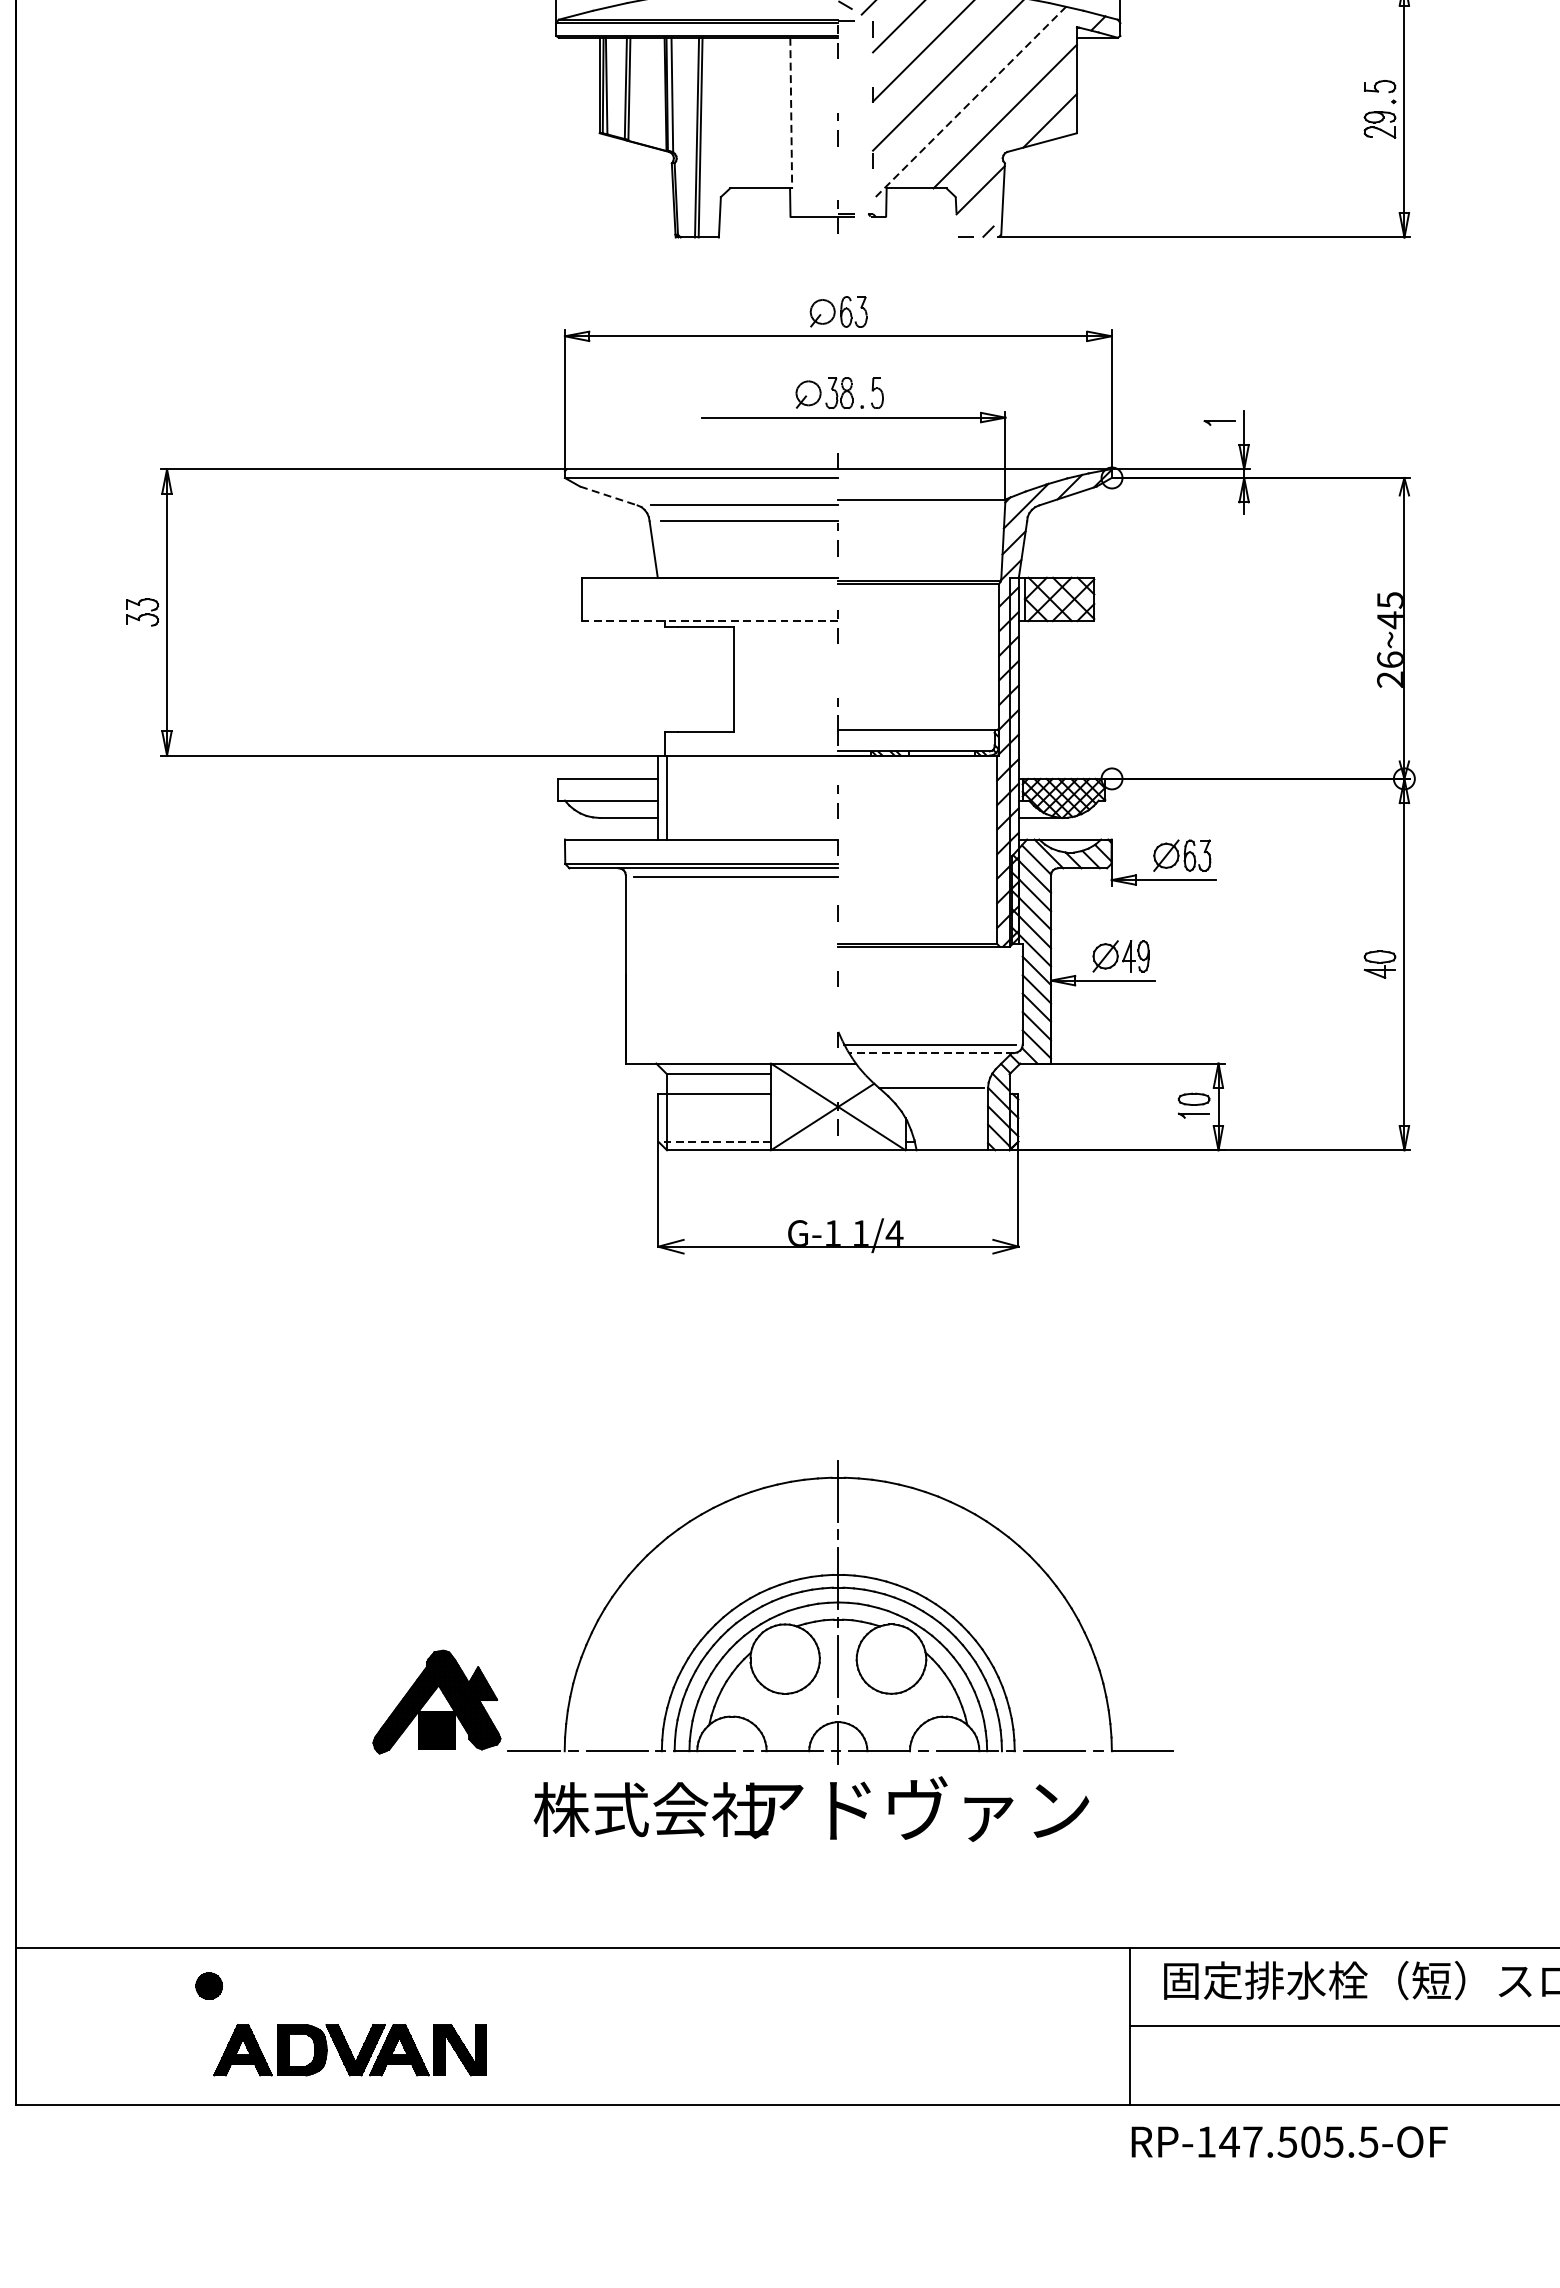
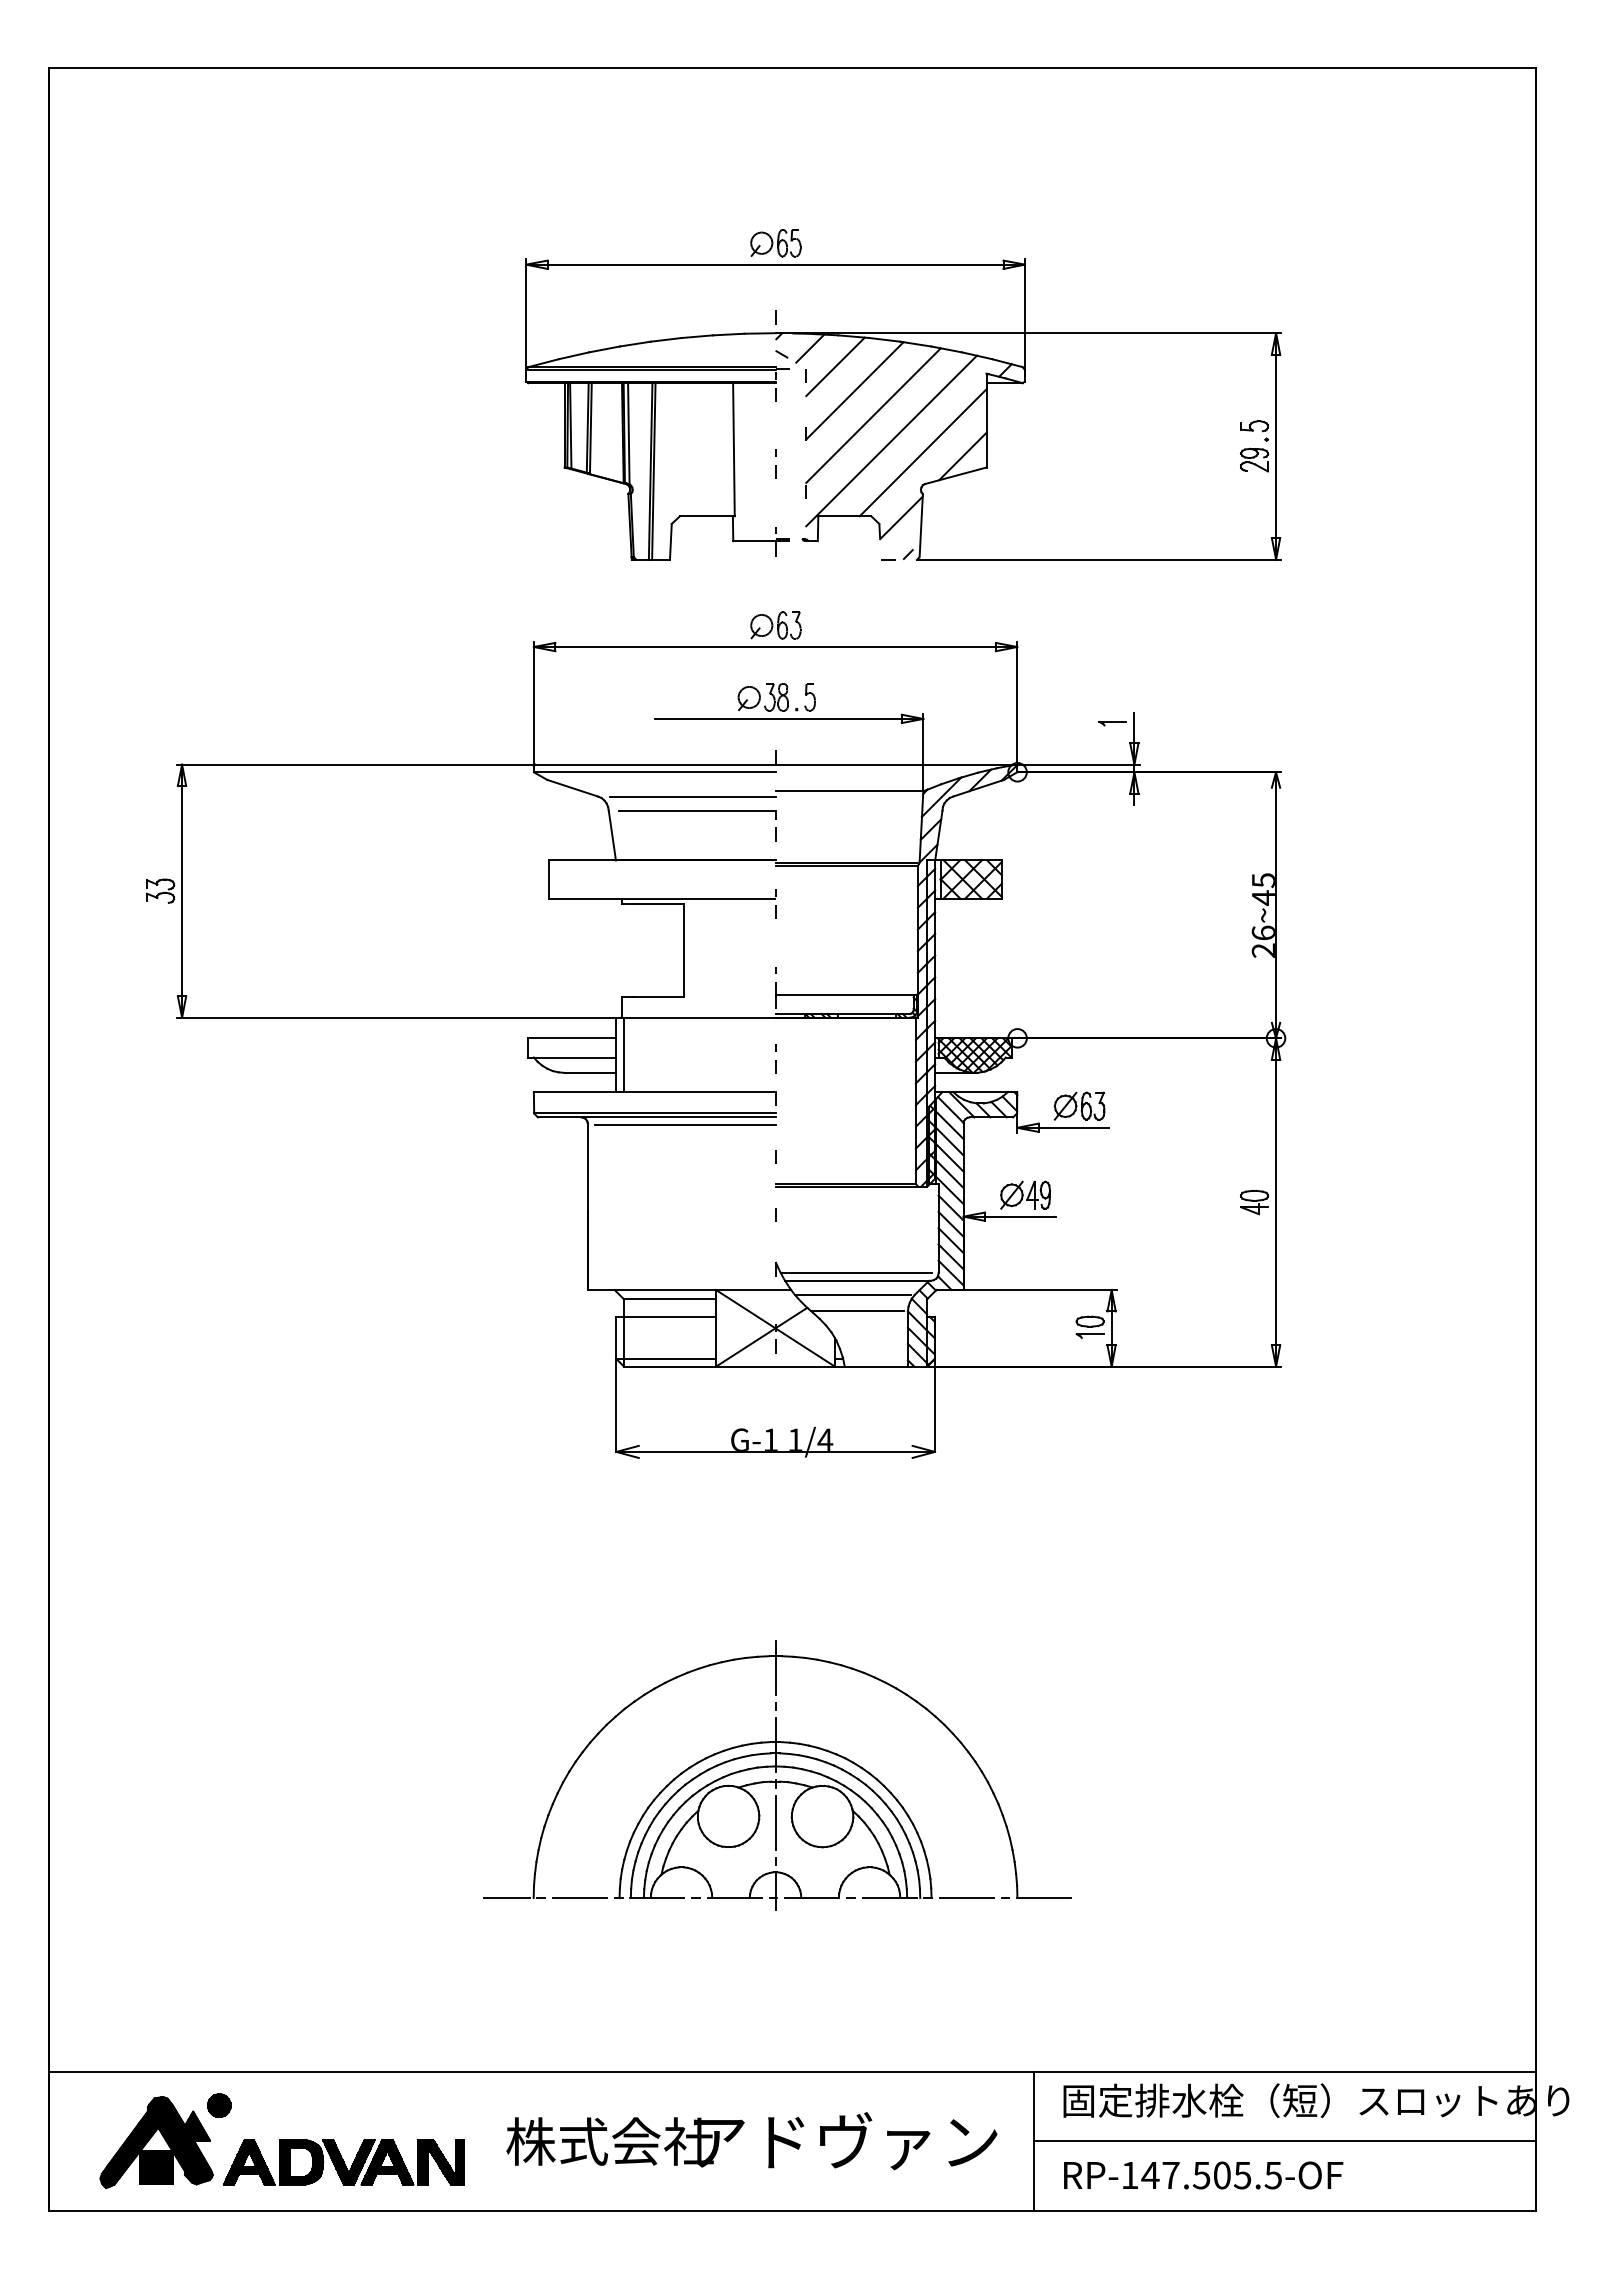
line: (969, 102) -> (891, 440), dashed -> solid
line: (790, 112) -> (733, 449), dashed -> solid
line: (608, 496) -> (572, 788), dashed -> solid
line: (709, 620) -> (661, 898), dashed -> solid
line: (932, 1052) -> (858, 1280), dashed -> solid
line: (925, 1069) -> (852, 1295), added
line: (714, 1142) -> (666, 1359), dashed -> solid
part: (436, 1702) -> (156, 2142), moved
text: (811, 1809) -> (751, 2141), moved
text: (1289, 2142) -> (1203, 2175), moved

